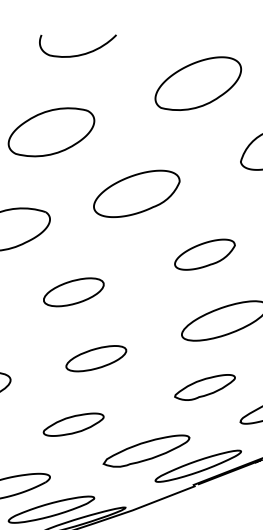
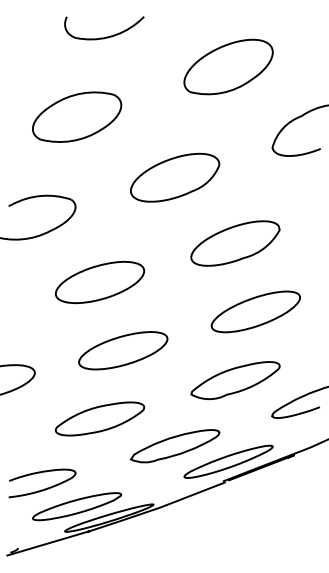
part: (137, 193) -> (175, 177), moved
part: (205, 254) -> (235, 243), size x1.43
part: (74, 291) -> (100, 281), size x1.43
part: (96, 358) -> (123, 350), size x1.43
part: (205, 387) -> (235, 380), size x1.43
part: (73, 424) -> (99, 418), size x1.43

